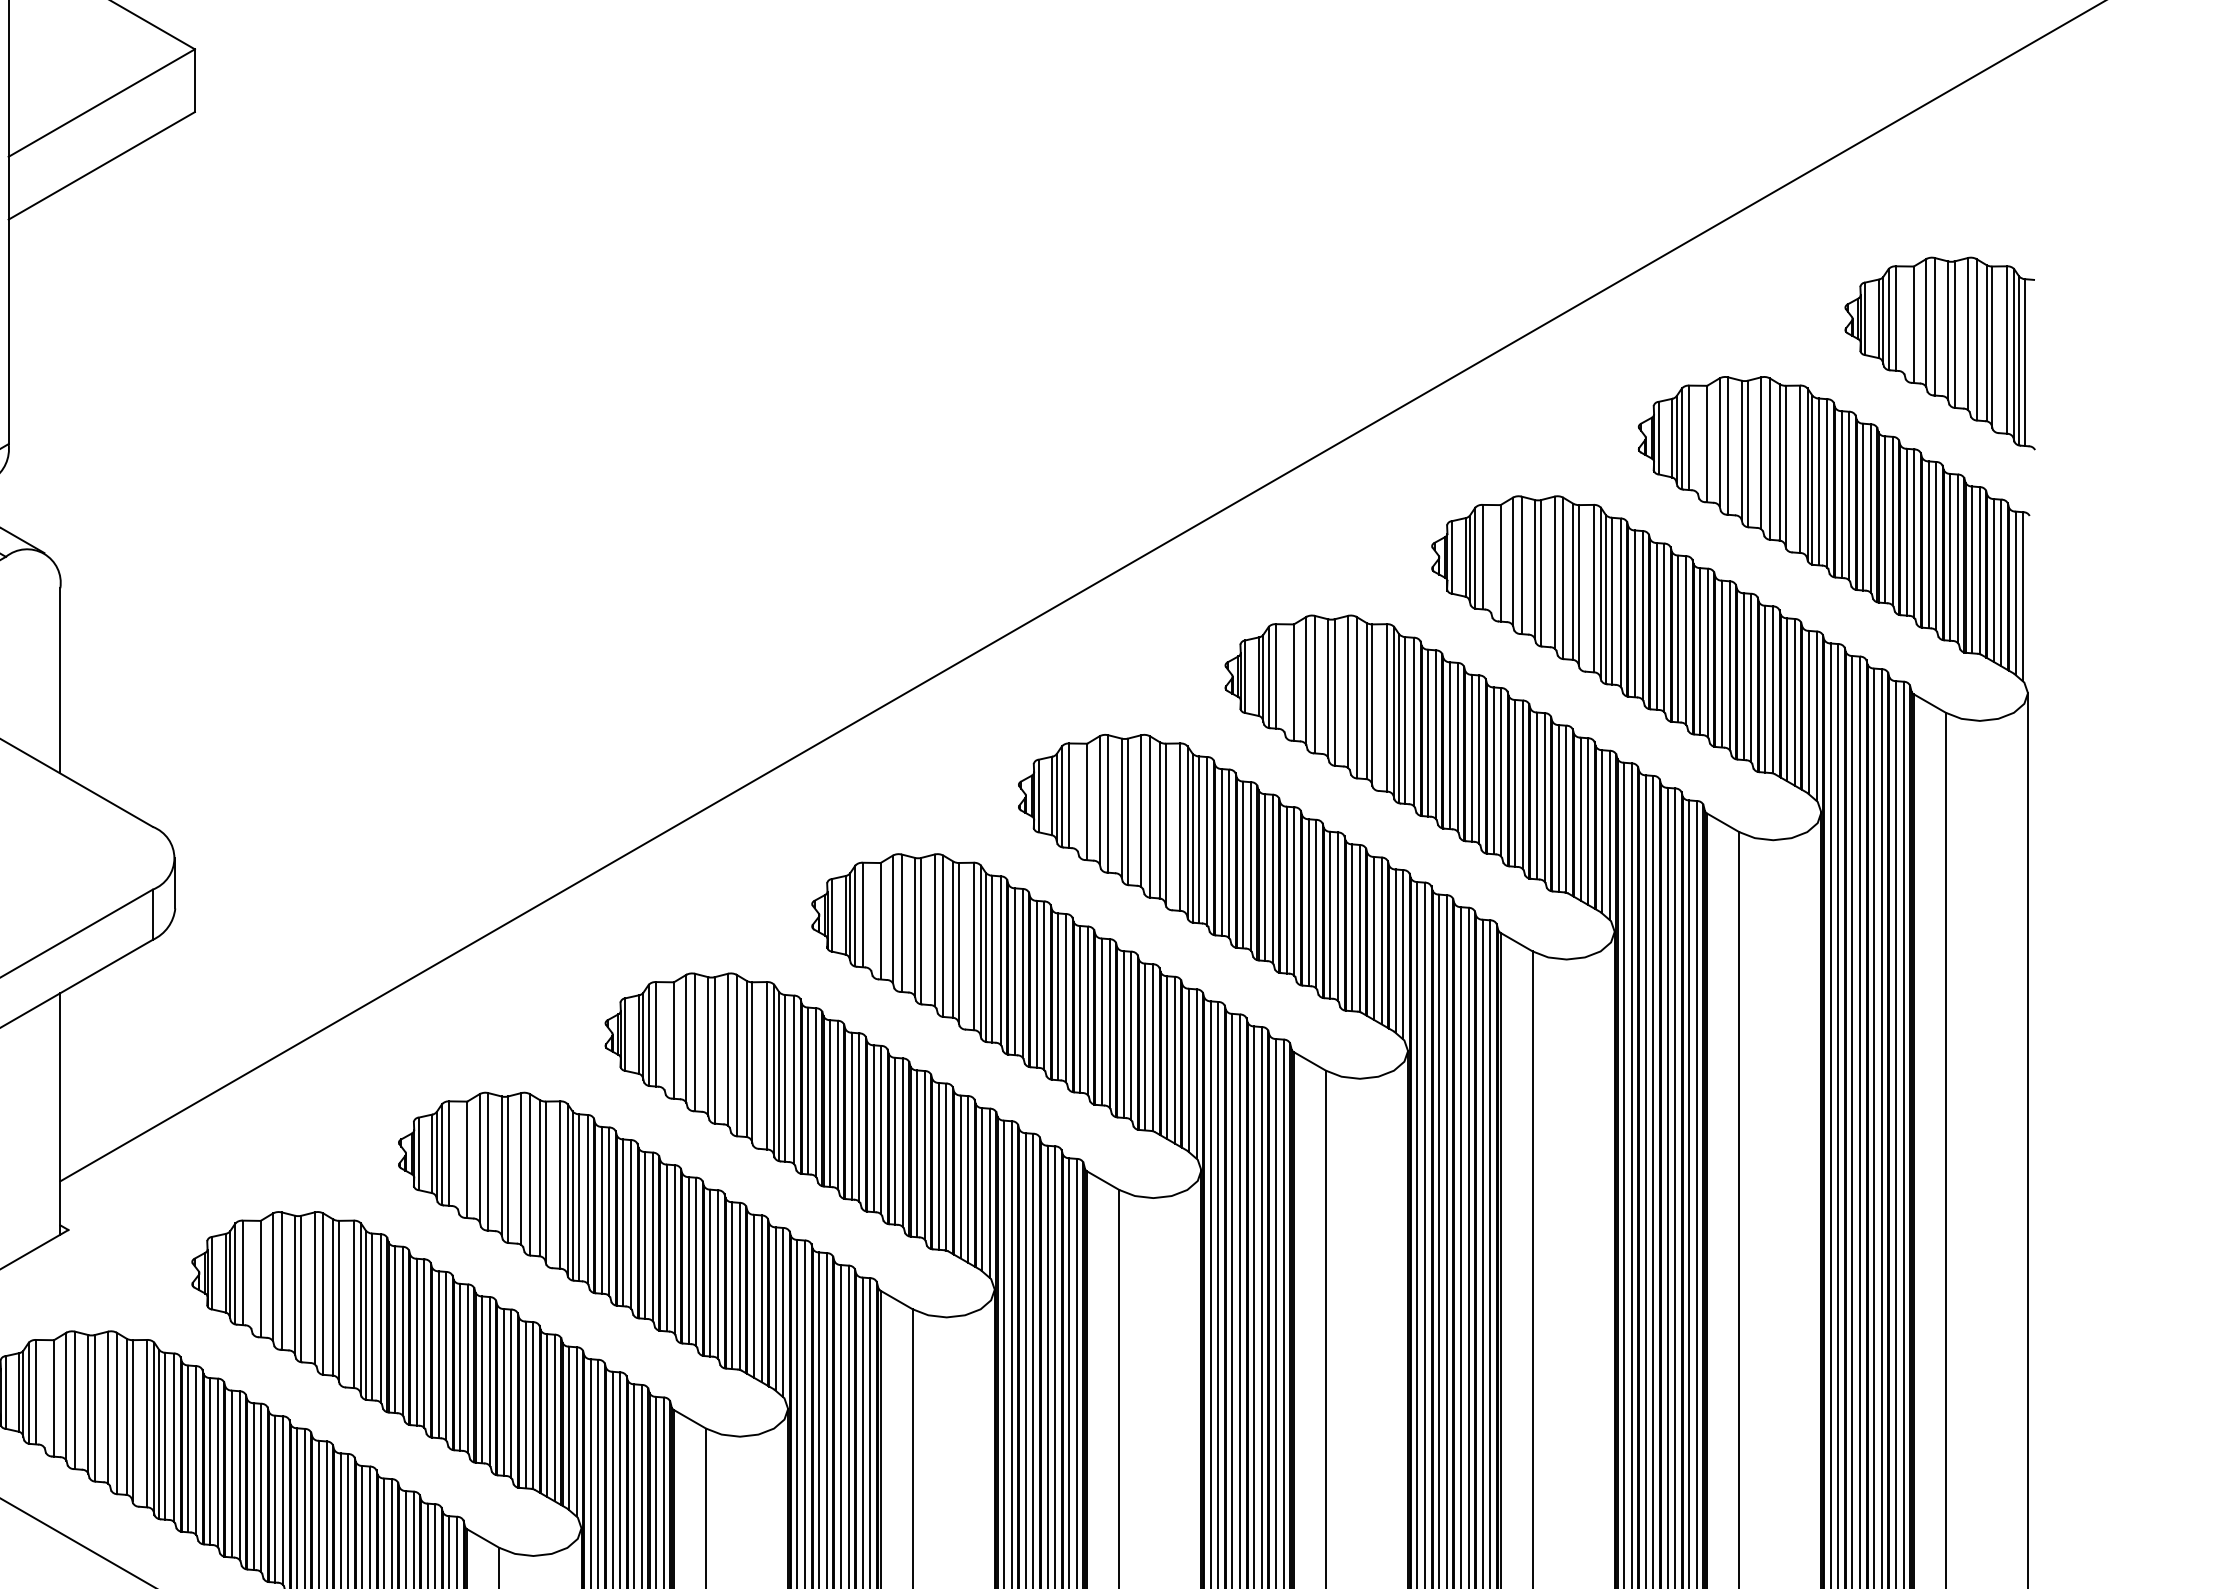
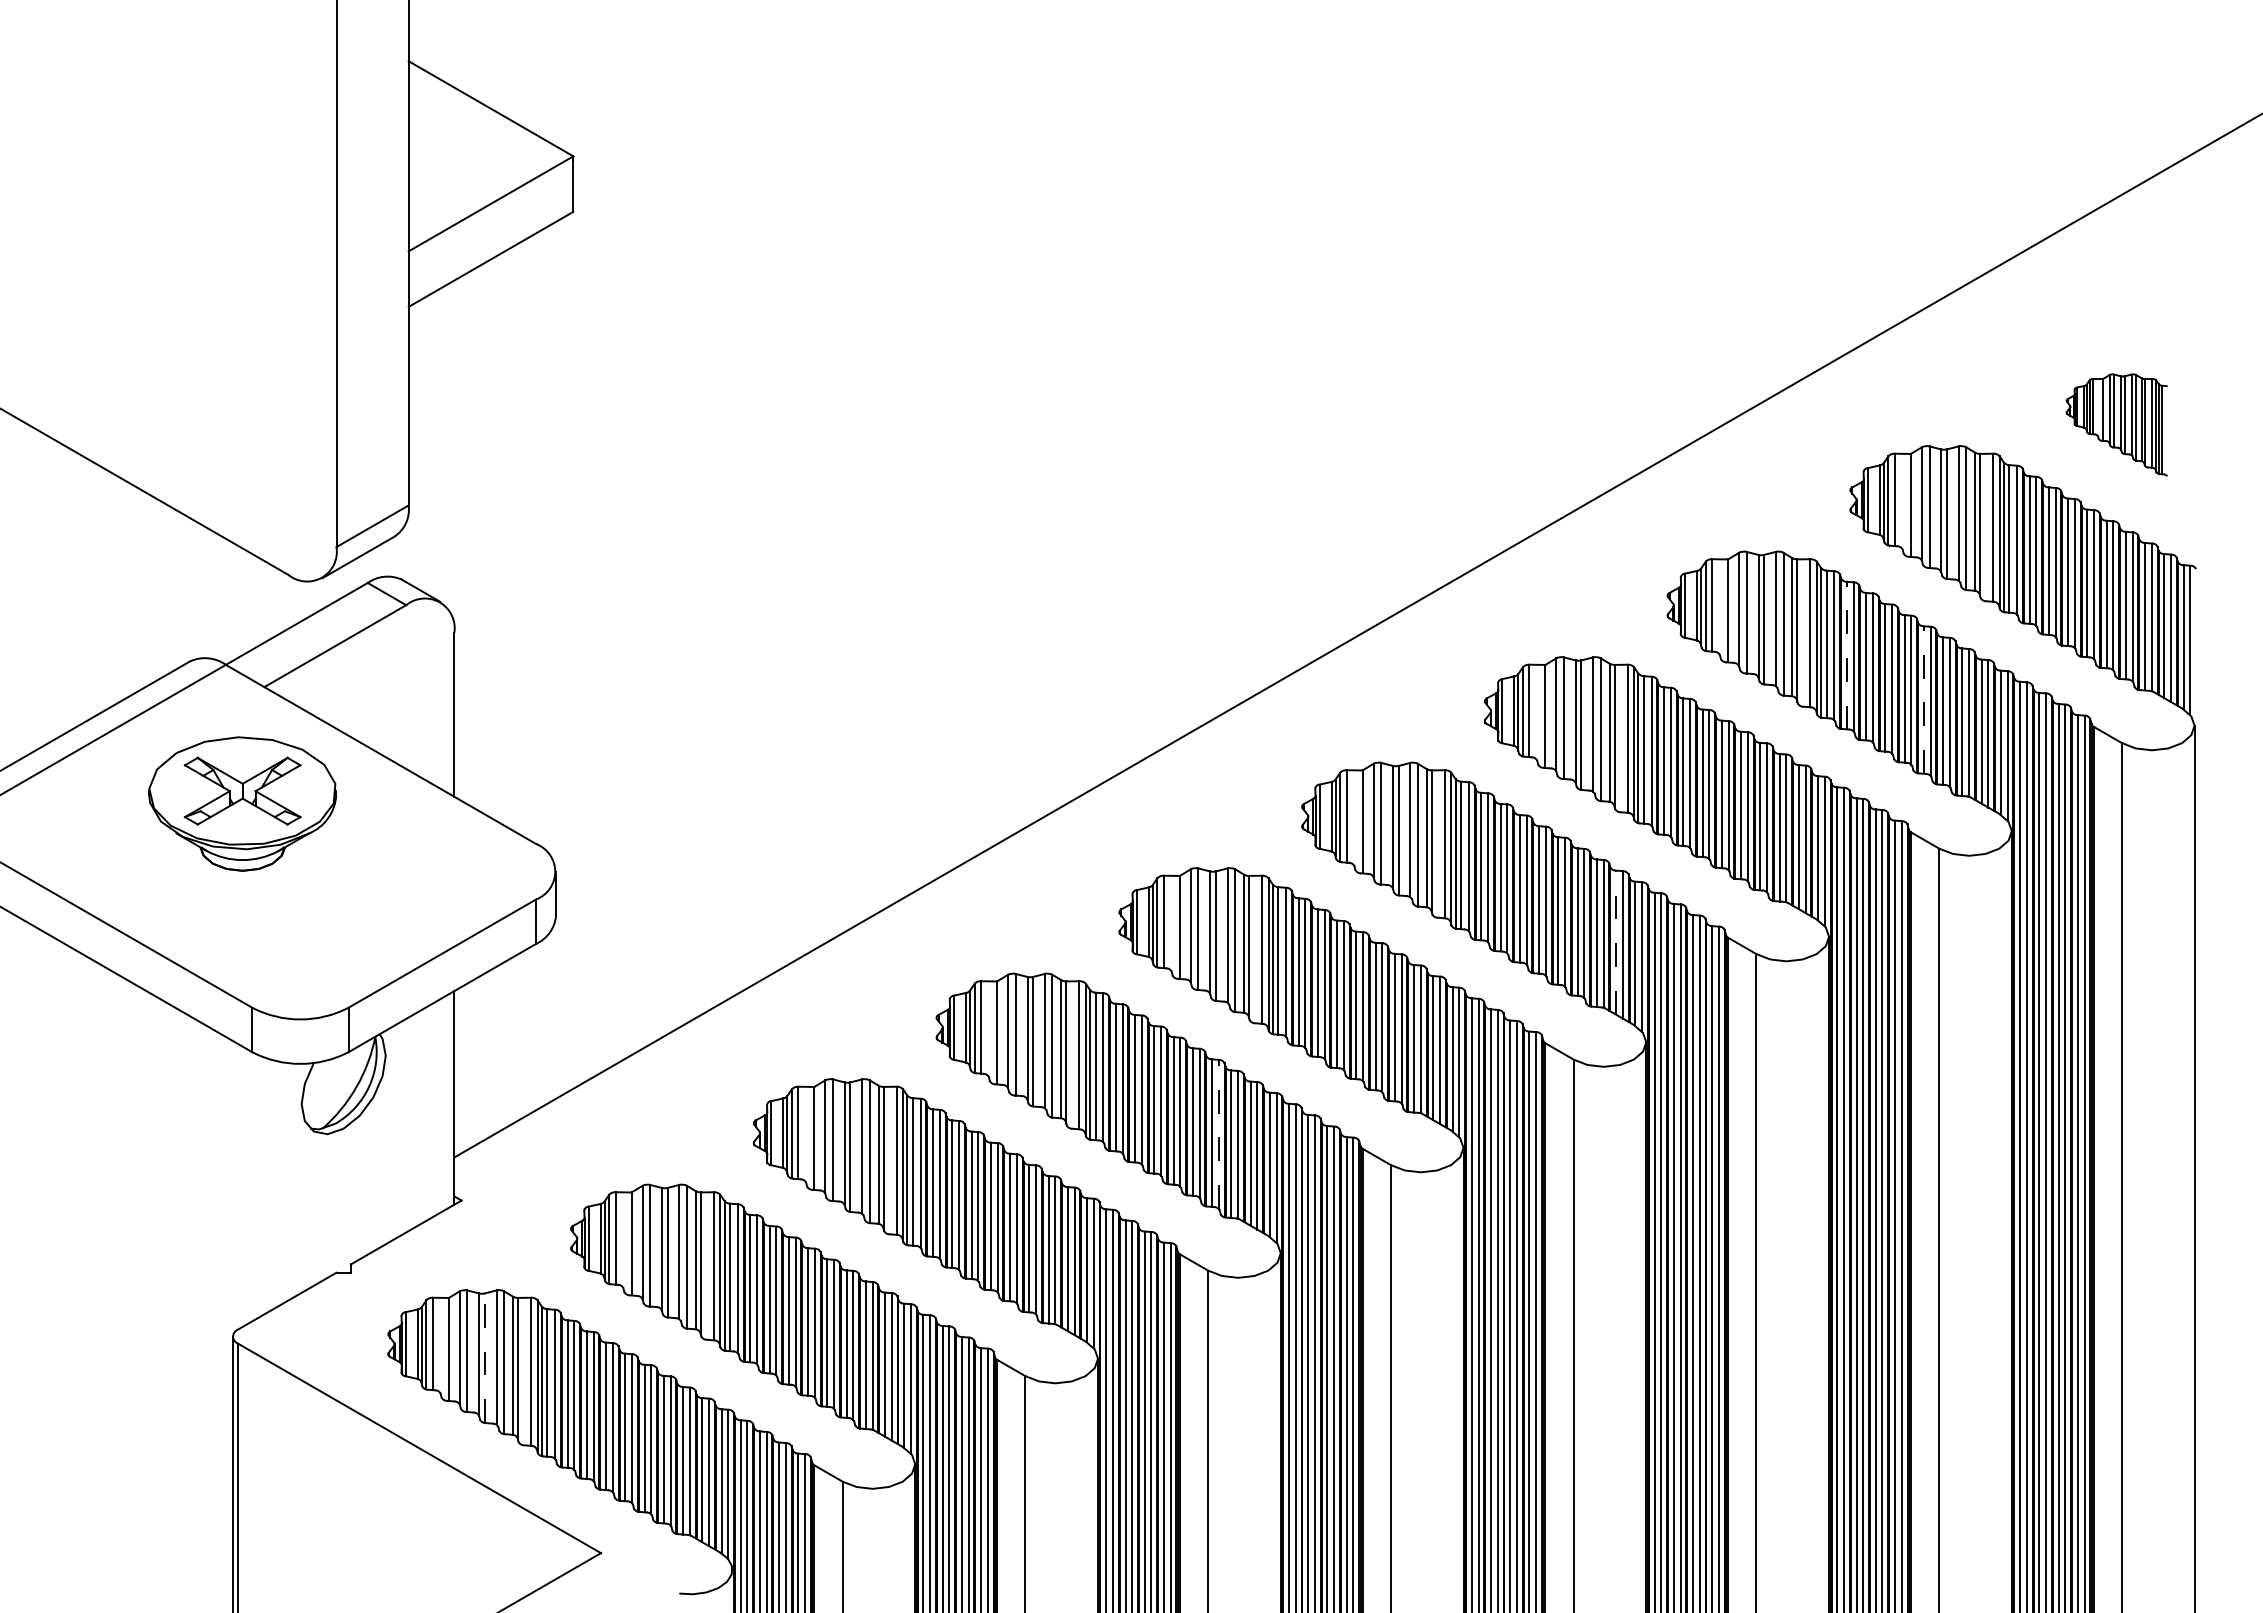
part: (1939, 352) -> (2116, 424), size x0.6
line: (1634, 613) -> (1846, 655), solid -> dashed
line: (1721, 664) -> (1923, 700), solid -> dashed
line: (1374, 938) -> (1616, 942), solid -> dashed
line: (924, 1154) -> (1218, 1133), solid -> dashed
line: (94, 1408) -> (484, 1358), solid -> dashed

